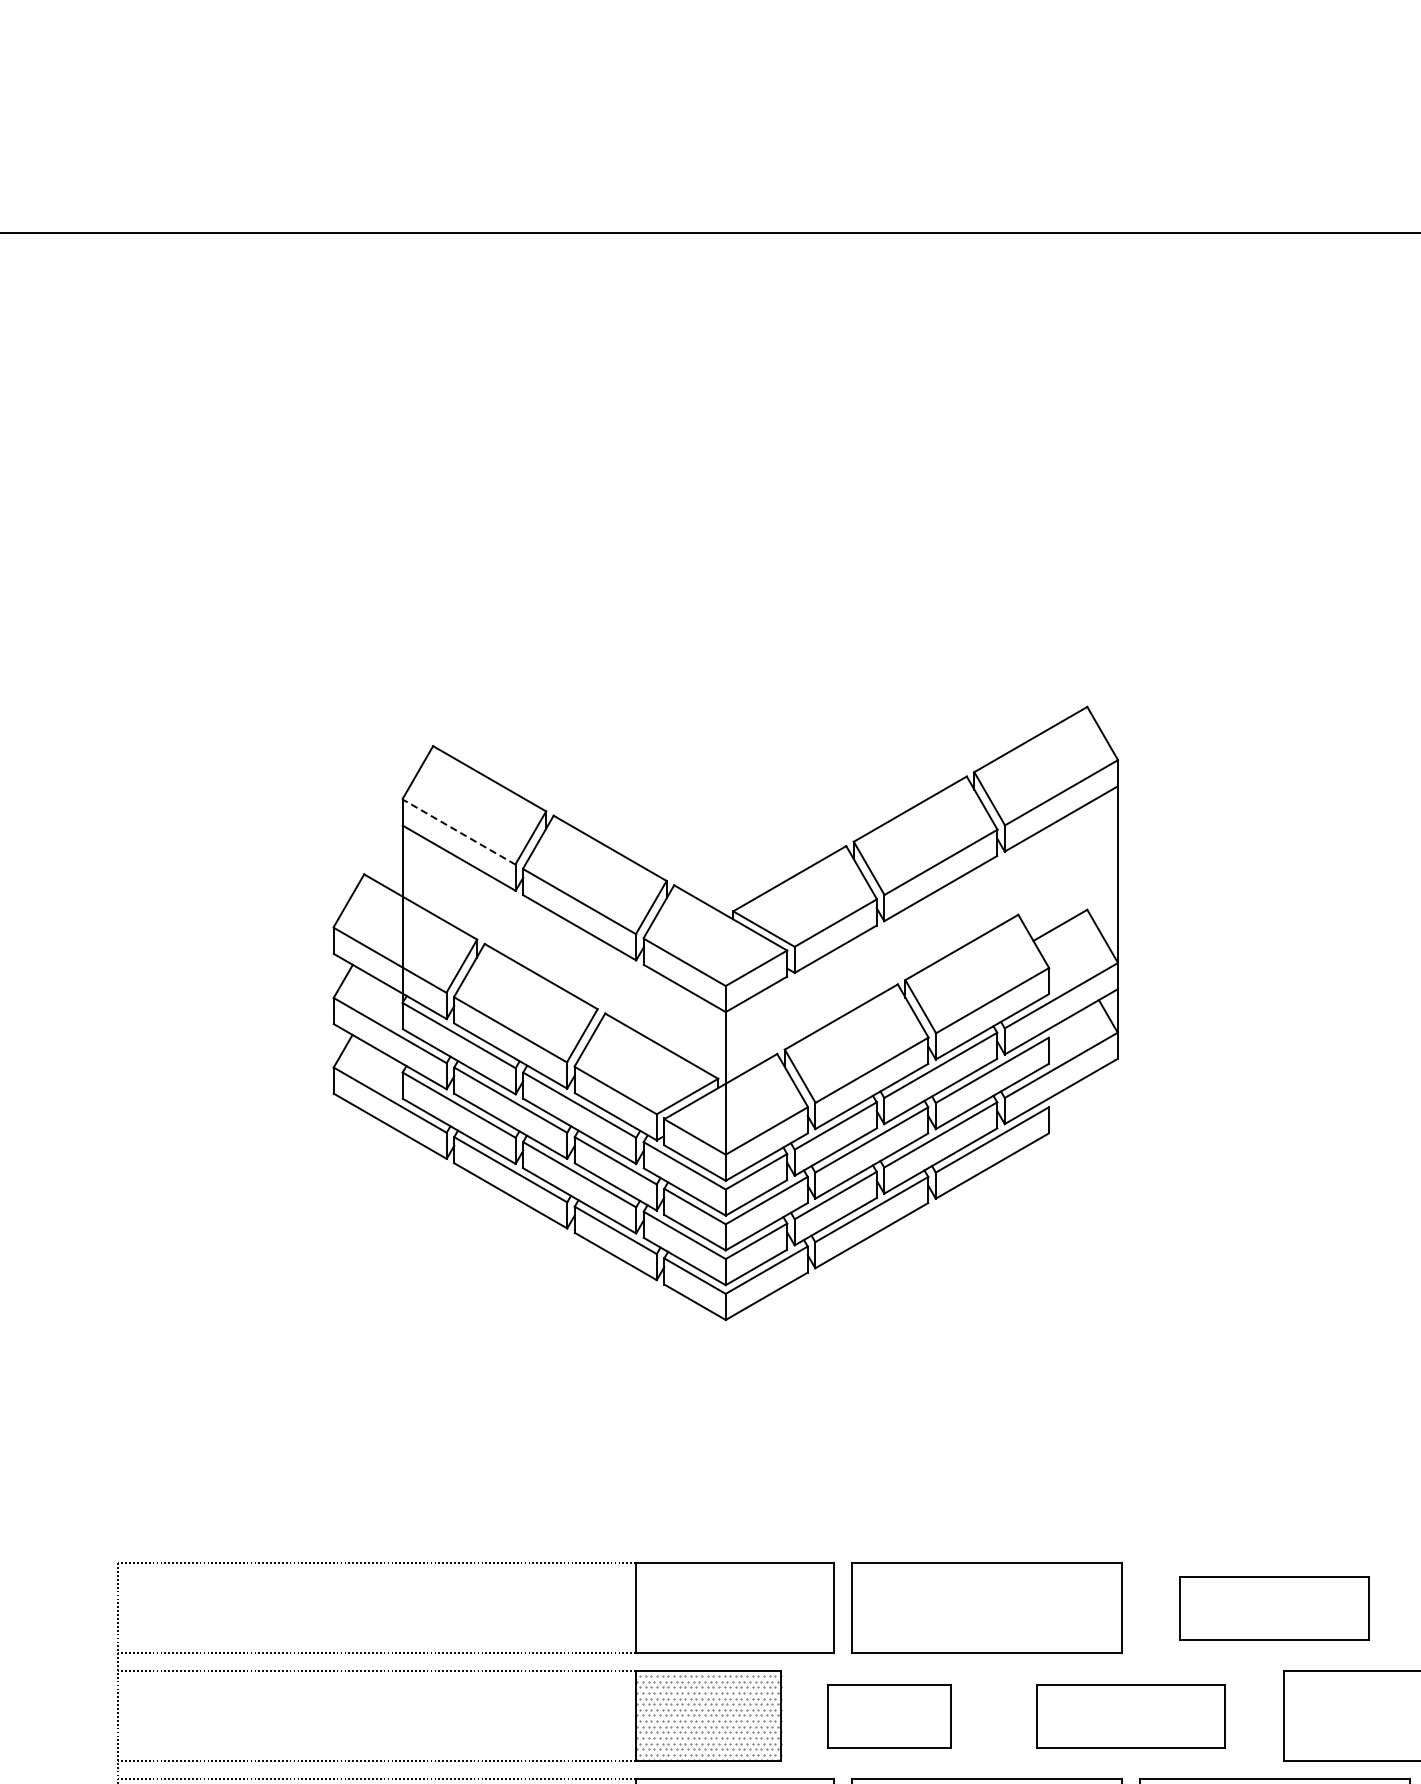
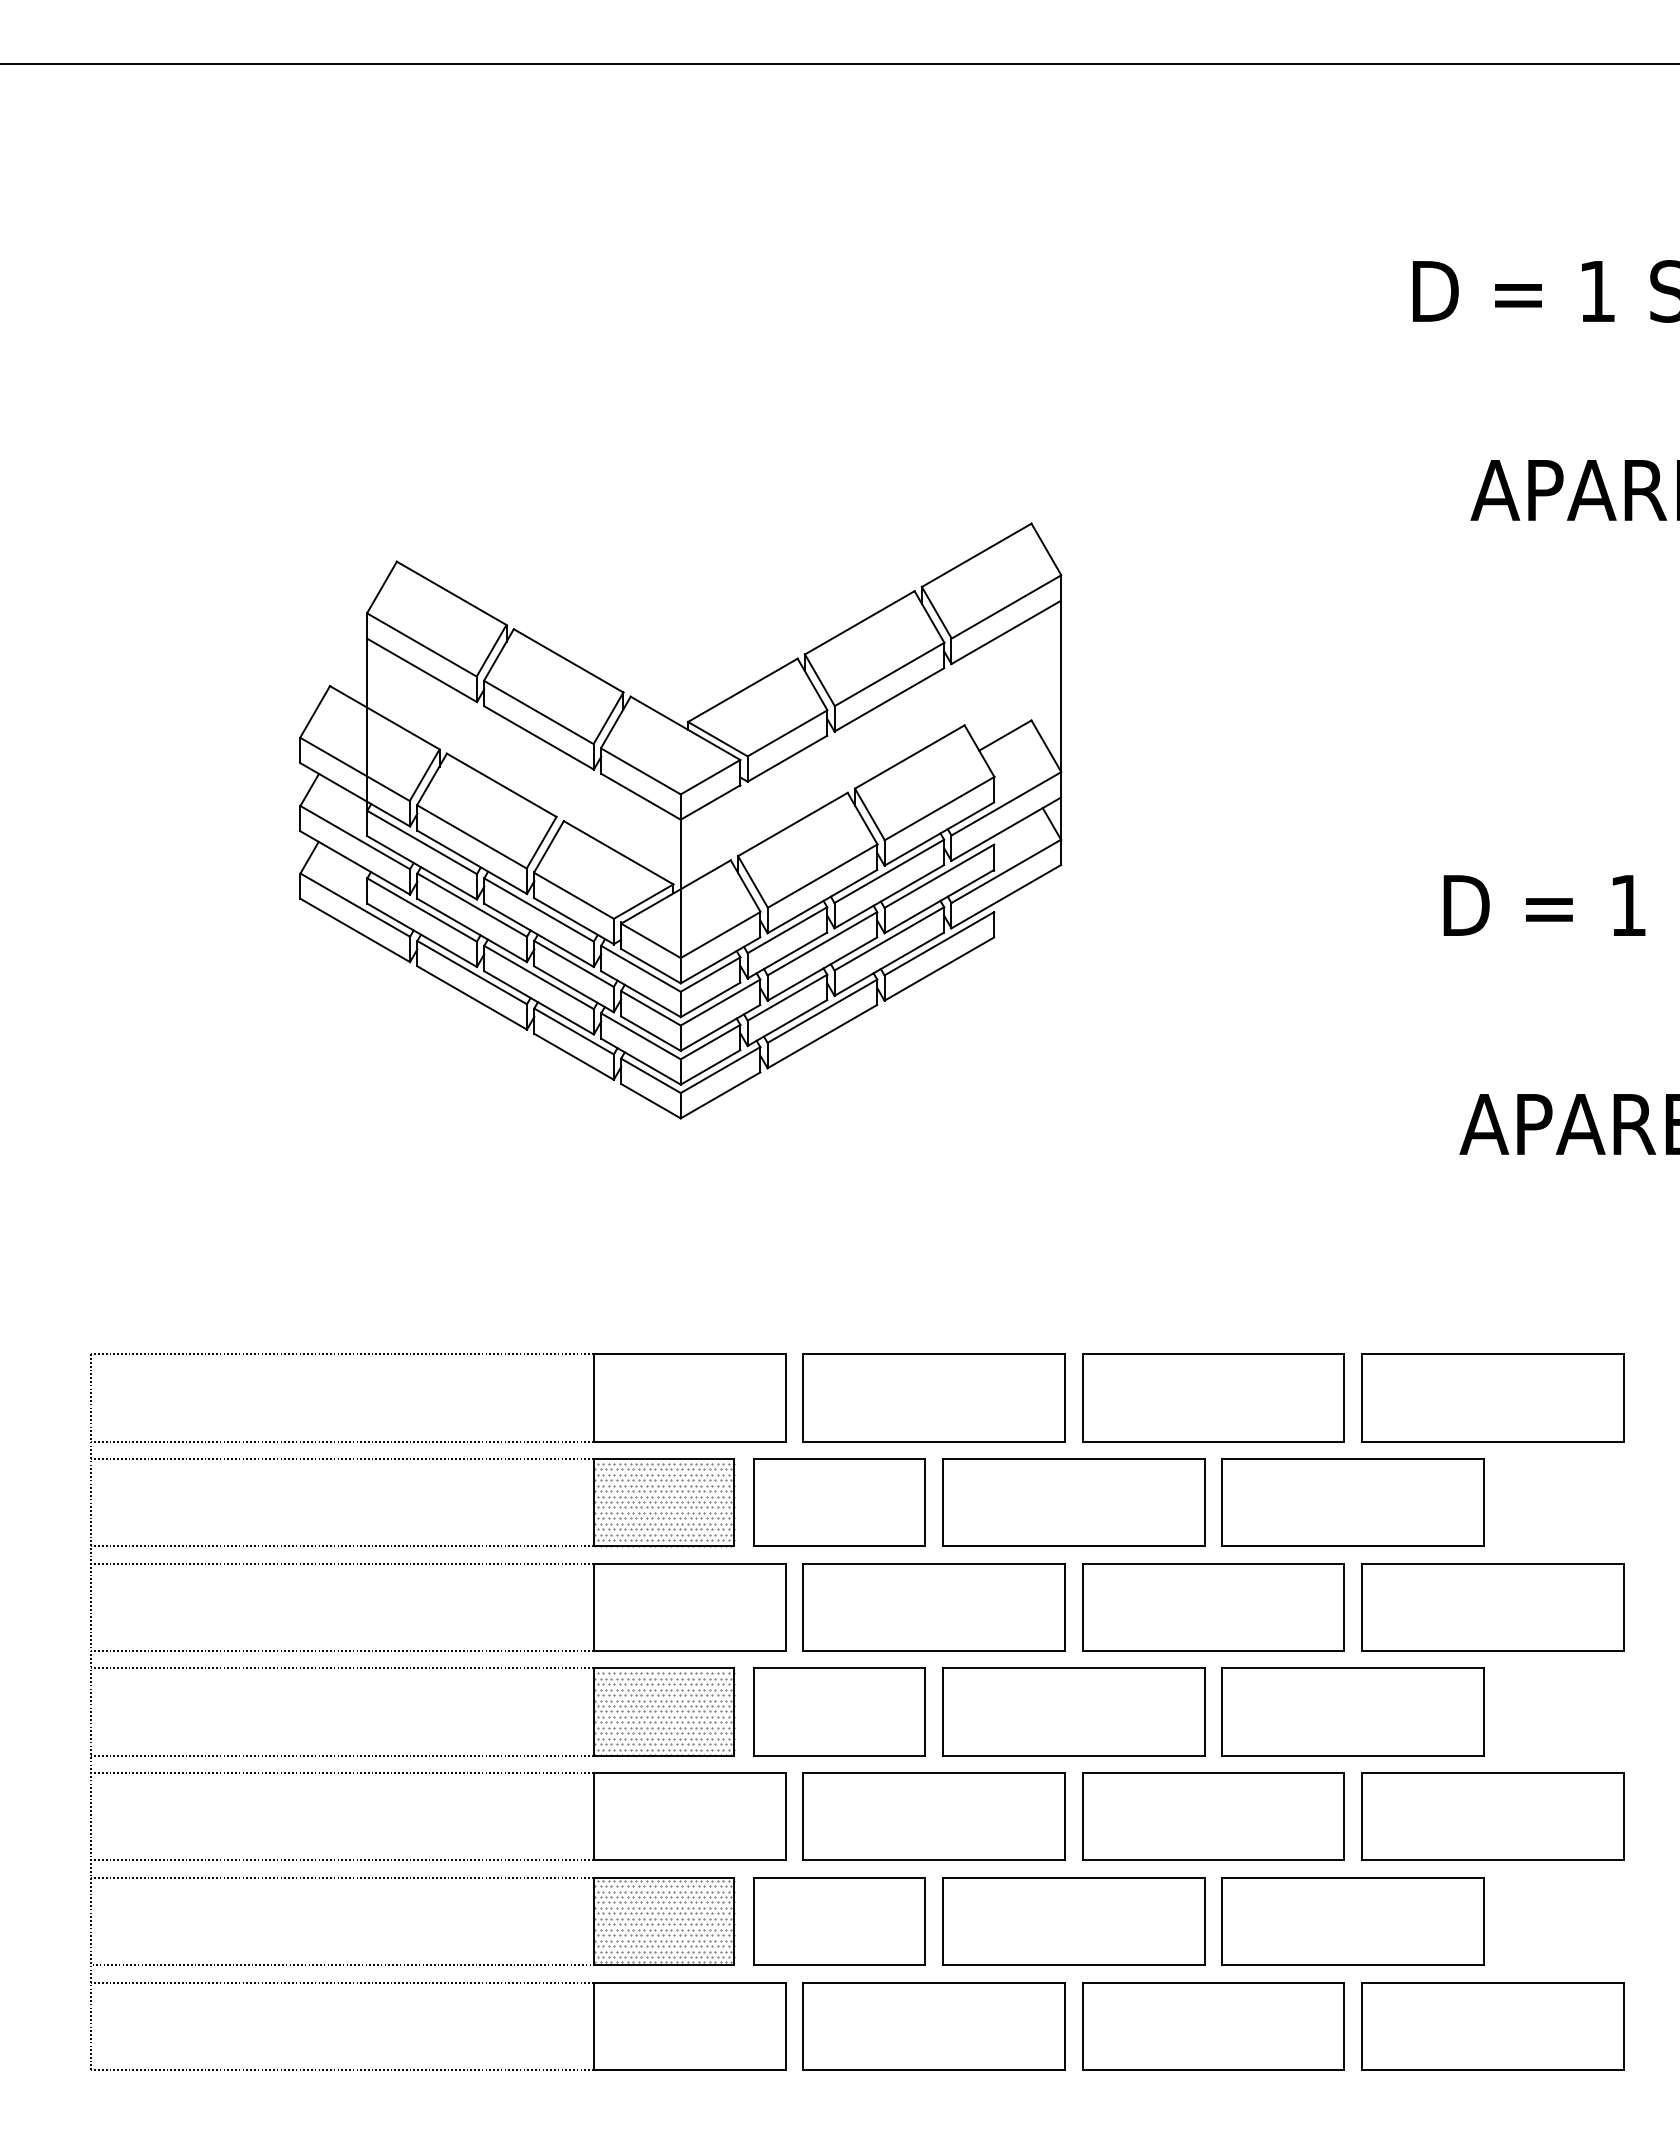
line: (458, 831) -> (421, 644), dashed -> solid
part: (1274, 1607) -> (1213, 1397), size x1.43
part: (889, 1715) -> (839, 1502), size x1.43
part: (1130, 1715) -> (1073, 1502), size x1.43

